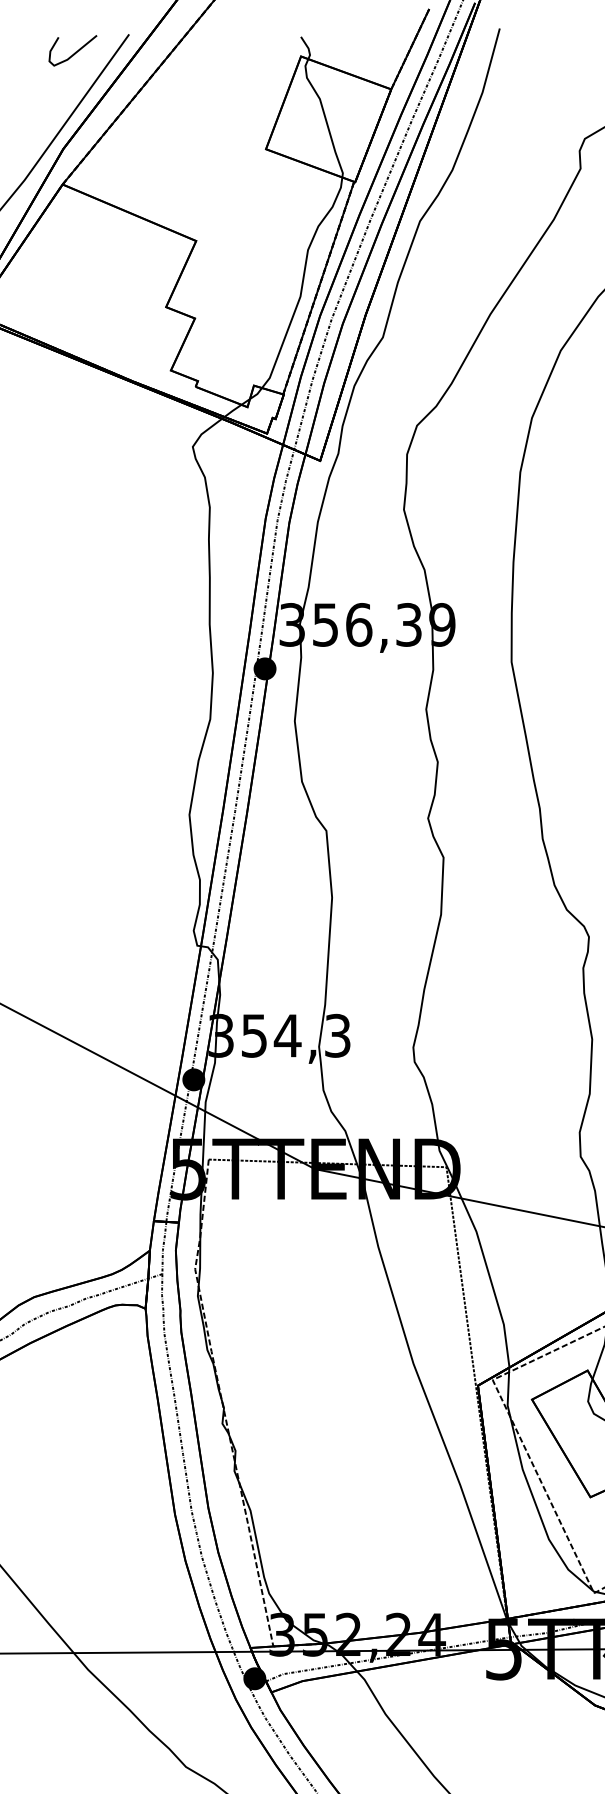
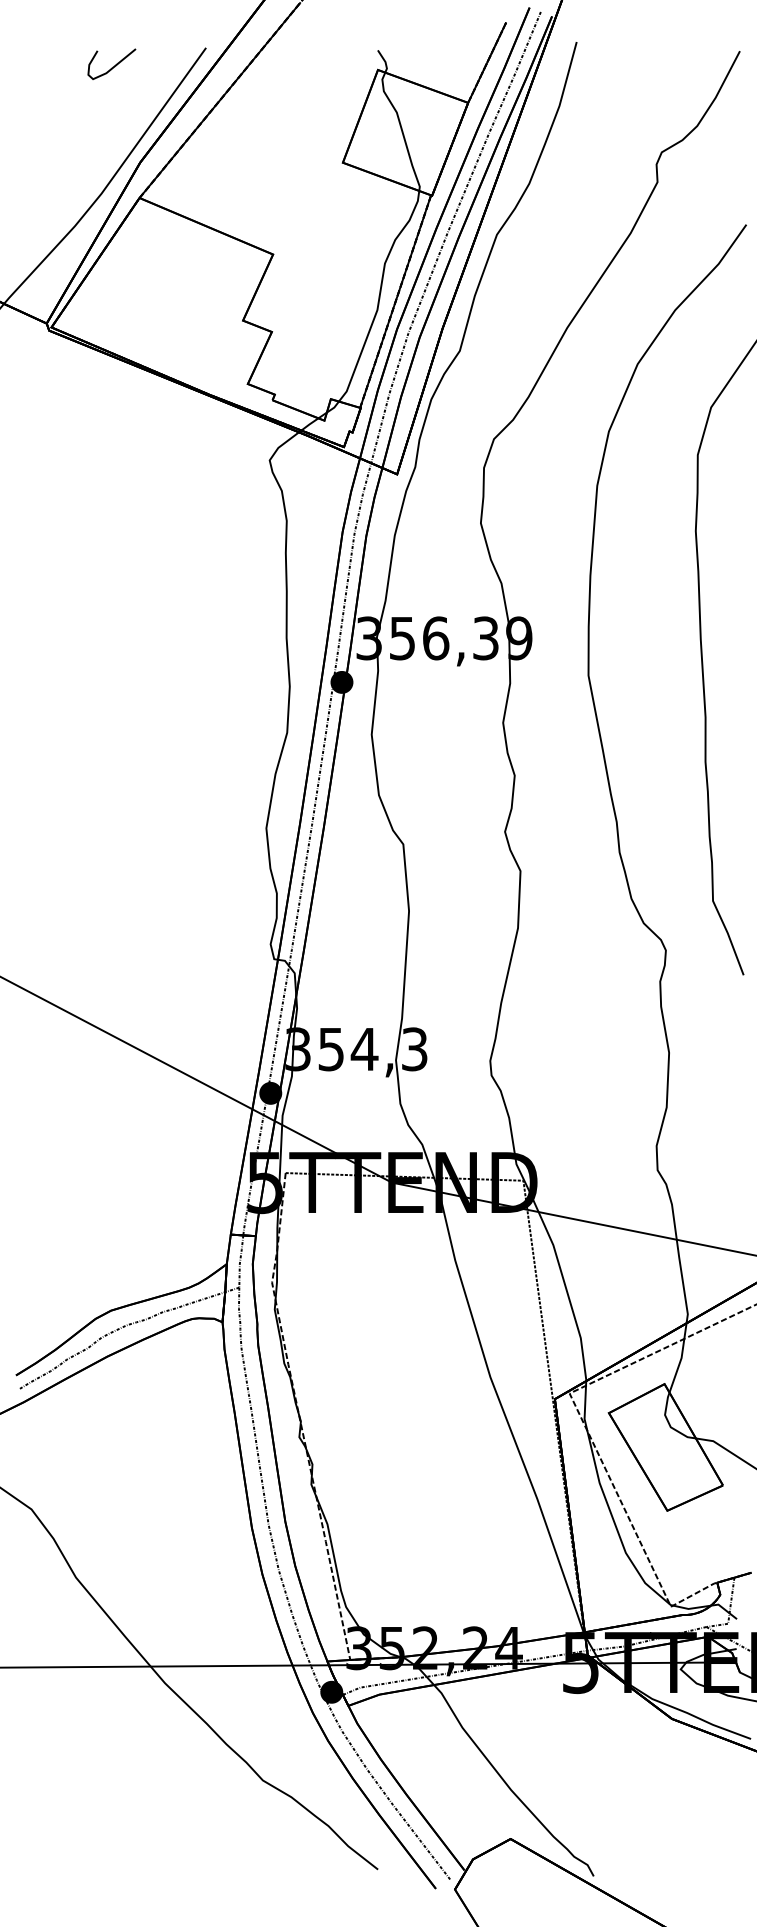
curve: (75, 52) -> (114, 65), moved

